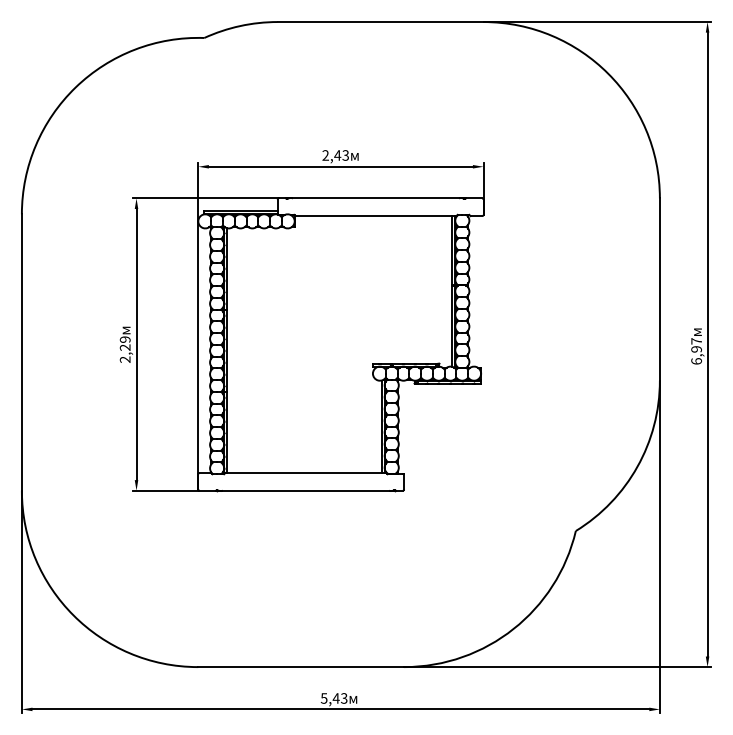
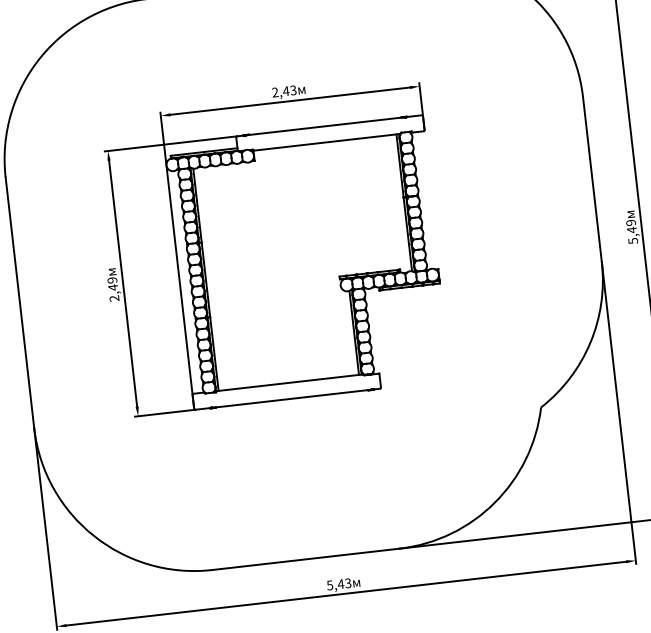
text: (124, 347) -> (112, 287), 2,29 -> 2,49
text: (696, 351) -> (632, 232), 6,97 -> 5,49

